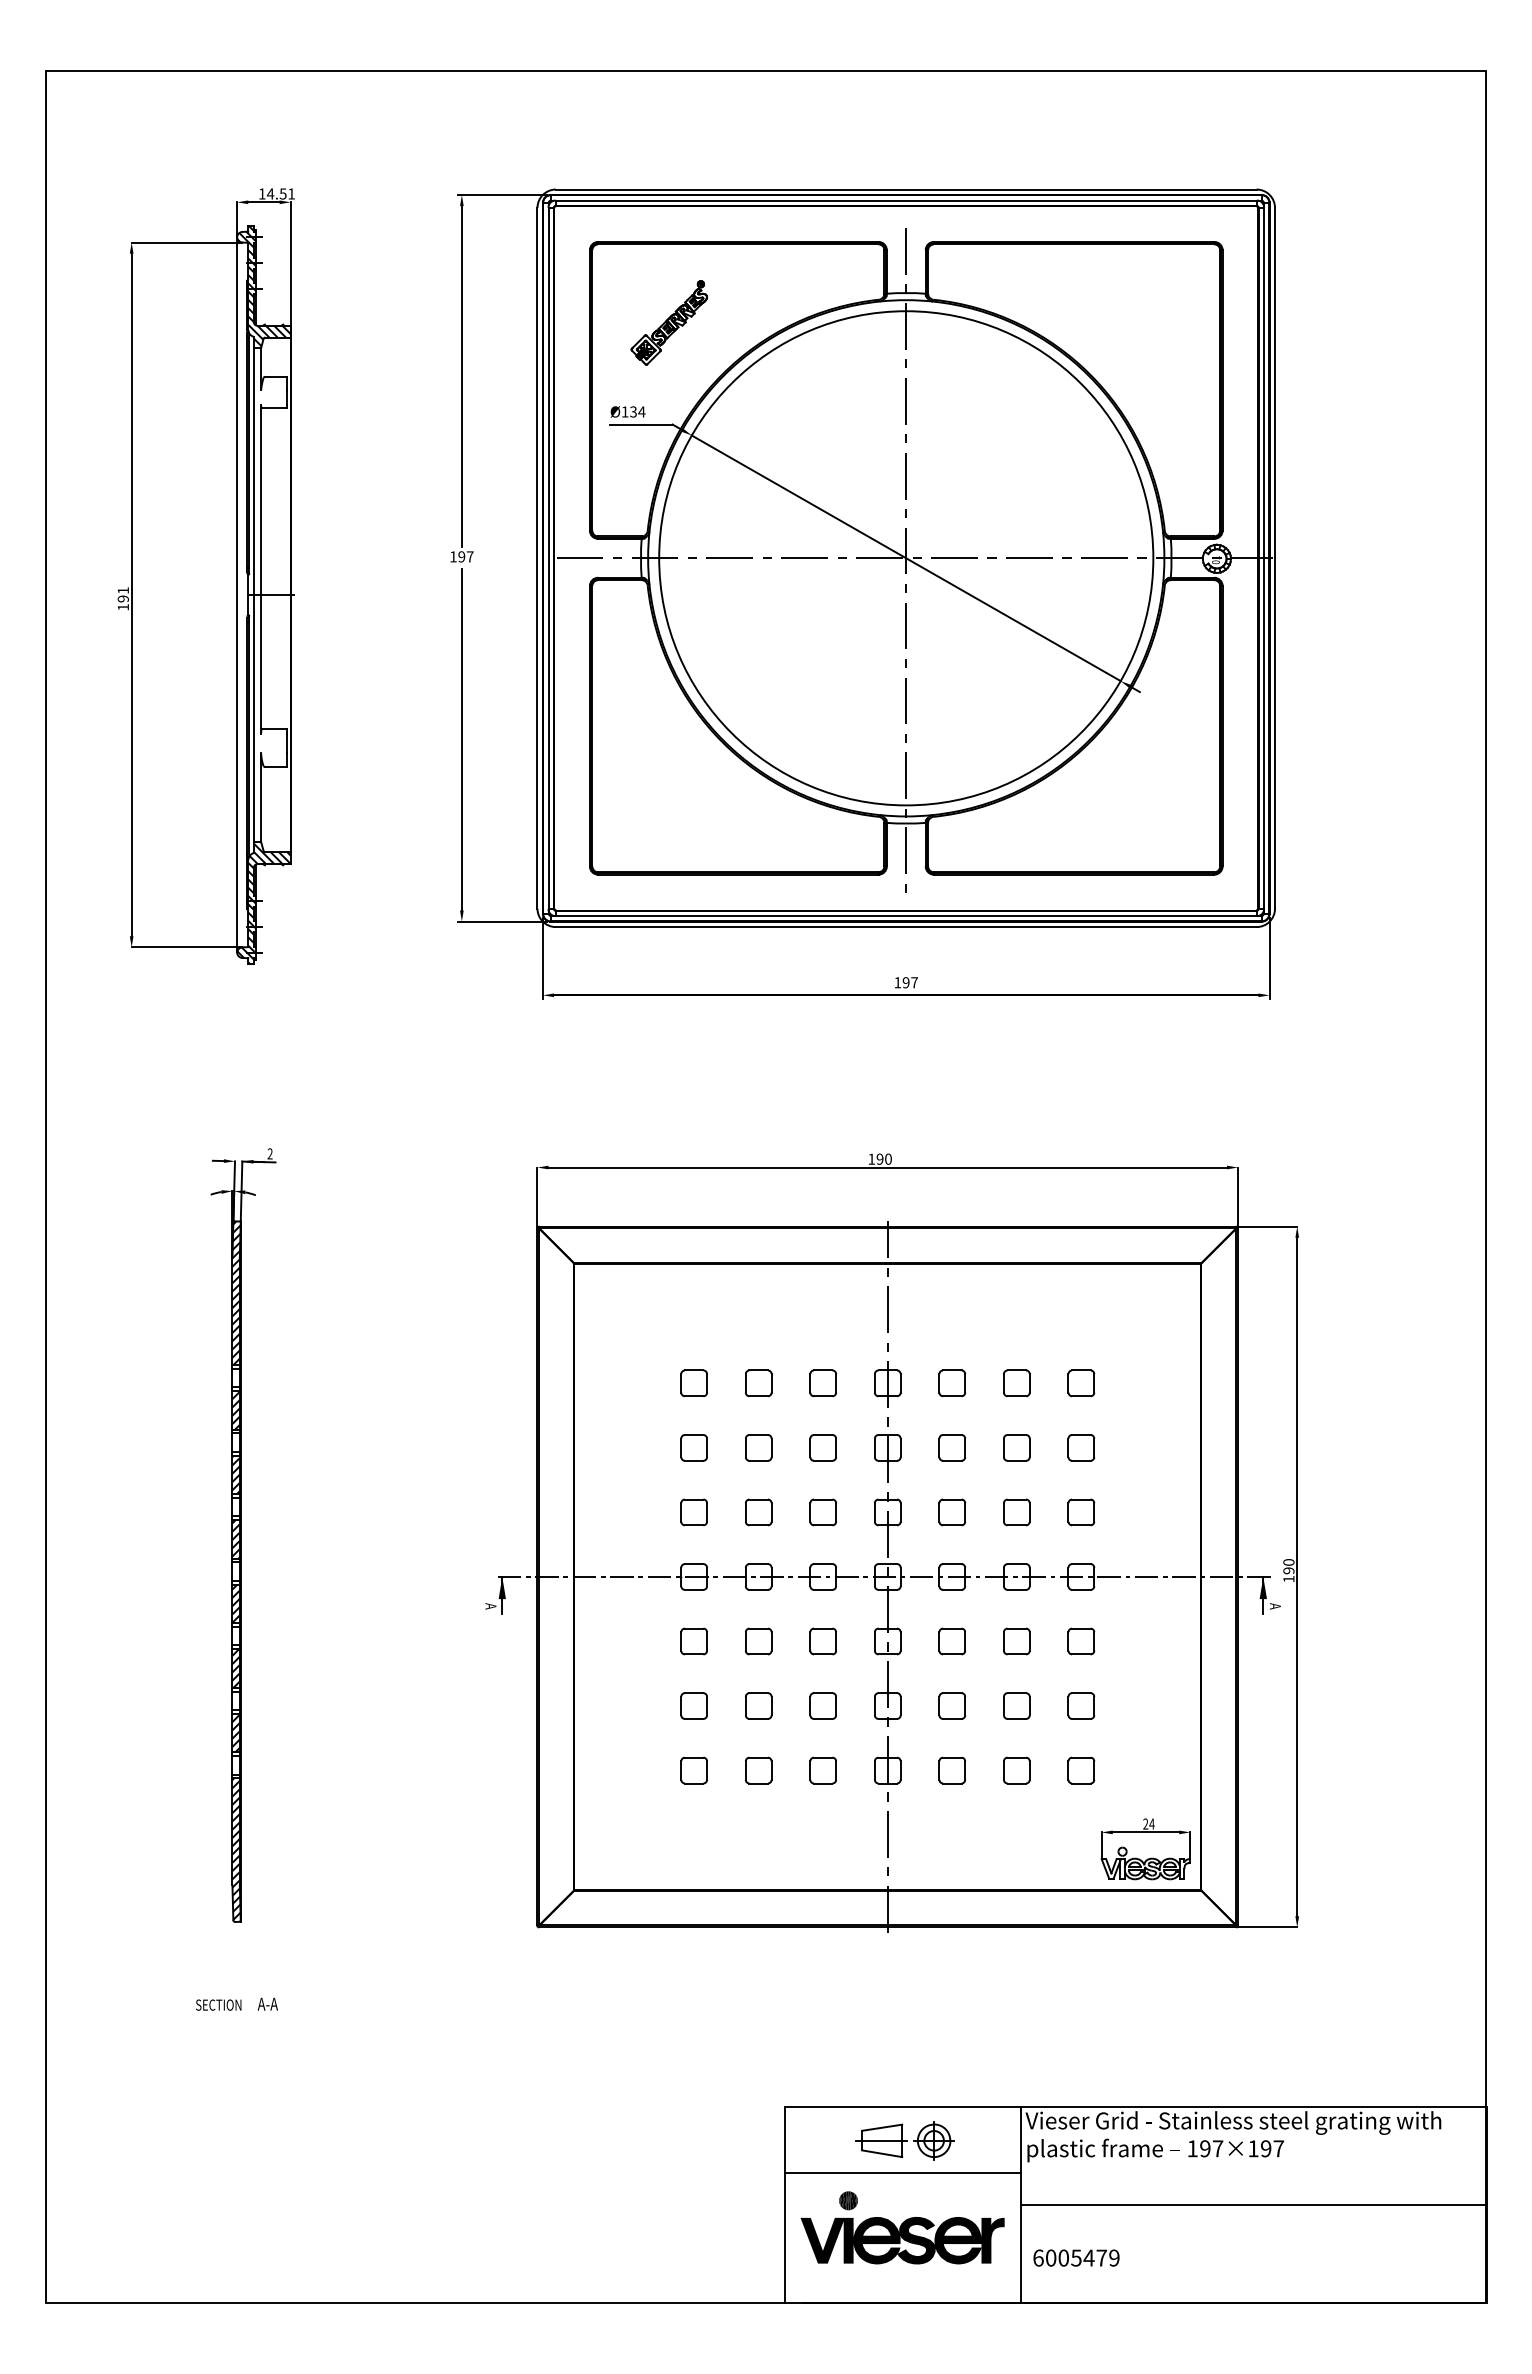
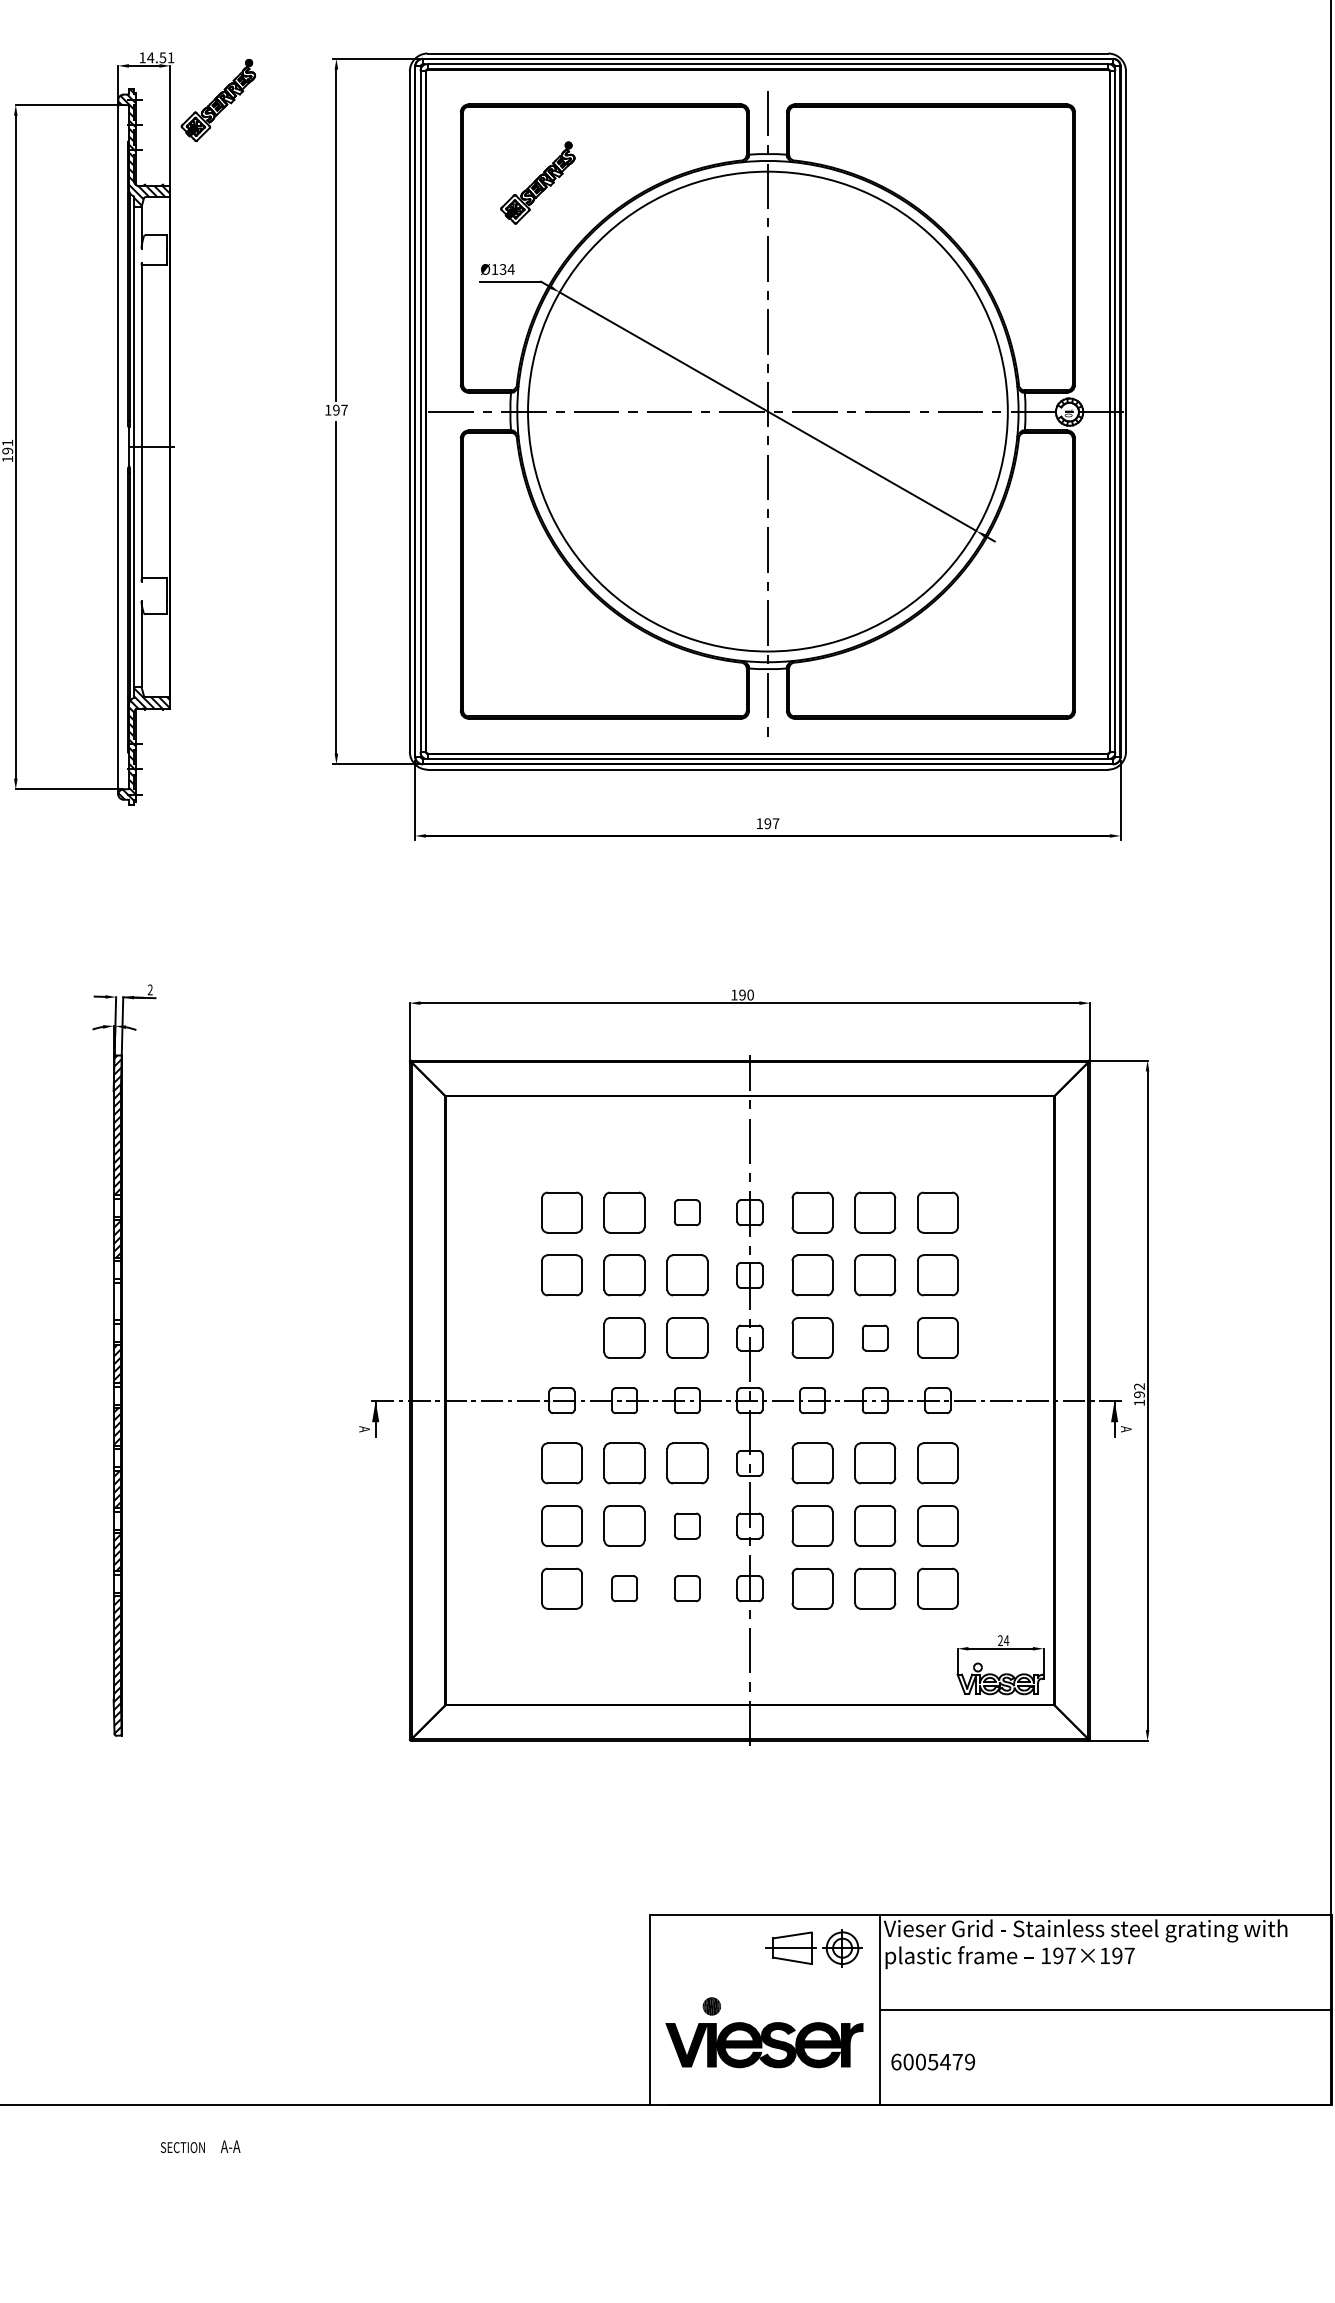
part: (340, 237) -> (218, 100), added
part: (693, 1383) -> (561, 1212), size x1.6
part: (758, 1383) -> (624, 1212), size x1.6
part: (952, 1383) -> (812, 1212), size x1.6
part: (1016, 1383) -> (874, 1212), size x1.6
part: (1081, 1383) -> (938, 1212), size x1.6
part: (693, 1447) -> (561, 1275), size x1.6
part: (758, 1447) -> (624, 1275), size x1.6
part: (822, 1447) -> (686, 1275), size x1.6
part: (952, 1447) -> (812, 1275), size x1.6
part: (1016, 1447) -> (874, 1275), size x1.6
part: (1081, 1447) -> (938, 1275), size x1.6
hatch: (235, 1474) -> (116, 1301), removed
part: (693, 1512) -> (561, 1338), removed
part: (758, 1512) -> (624, 1338), size x1.6
part: (822, 1512) -> (686, 1338), size x1.6
part: (952, 1512) -> (812, 1338), size x1.6
part: (1081, 1512) -> (938, 1338), size x1.6
text: (1288, 1562) -> (1139, 1386), 190 -> 192
part: (693, 1641) -> (561, 1463), size x1.6
part: (758, 1641) -> (624, 1463), size x1.6
part: (822, 1641) -> (686, 1463), size x1.6
part: (952, 1641) -> (812, 1463), size x1.6
part: (1016, 1641) -> (874, 1463), size x1.6
part: (1081, 1641) -> (938, 1463), size x1.6
part: (693, 1705) -> (561, 1525), size x1.6
part: (758, 1705) -> (624, 1525), size x1.6
part: (952, 1705) -> (812, 1525), size x1.6
part: (1016, 1705) -> (874, 1525), size x1.6
part: (1081, 1705) -> (938, 1525), size x1.6
part: (693, 1770) -> (561, 1588), size x1.6
part: (952, 1770) -> (812, 1588), size x1.6
part: (1016, 1770) -> (874, 1588), size x1.6
part: (1081, 1770) -> (938, 1588), size x1.6
text: (236, 2003) -> (200, 2145), moved
part: (904, 2140) -> (813, 1947), moved
line: (903, 2172) -> (765, 1978), removed

